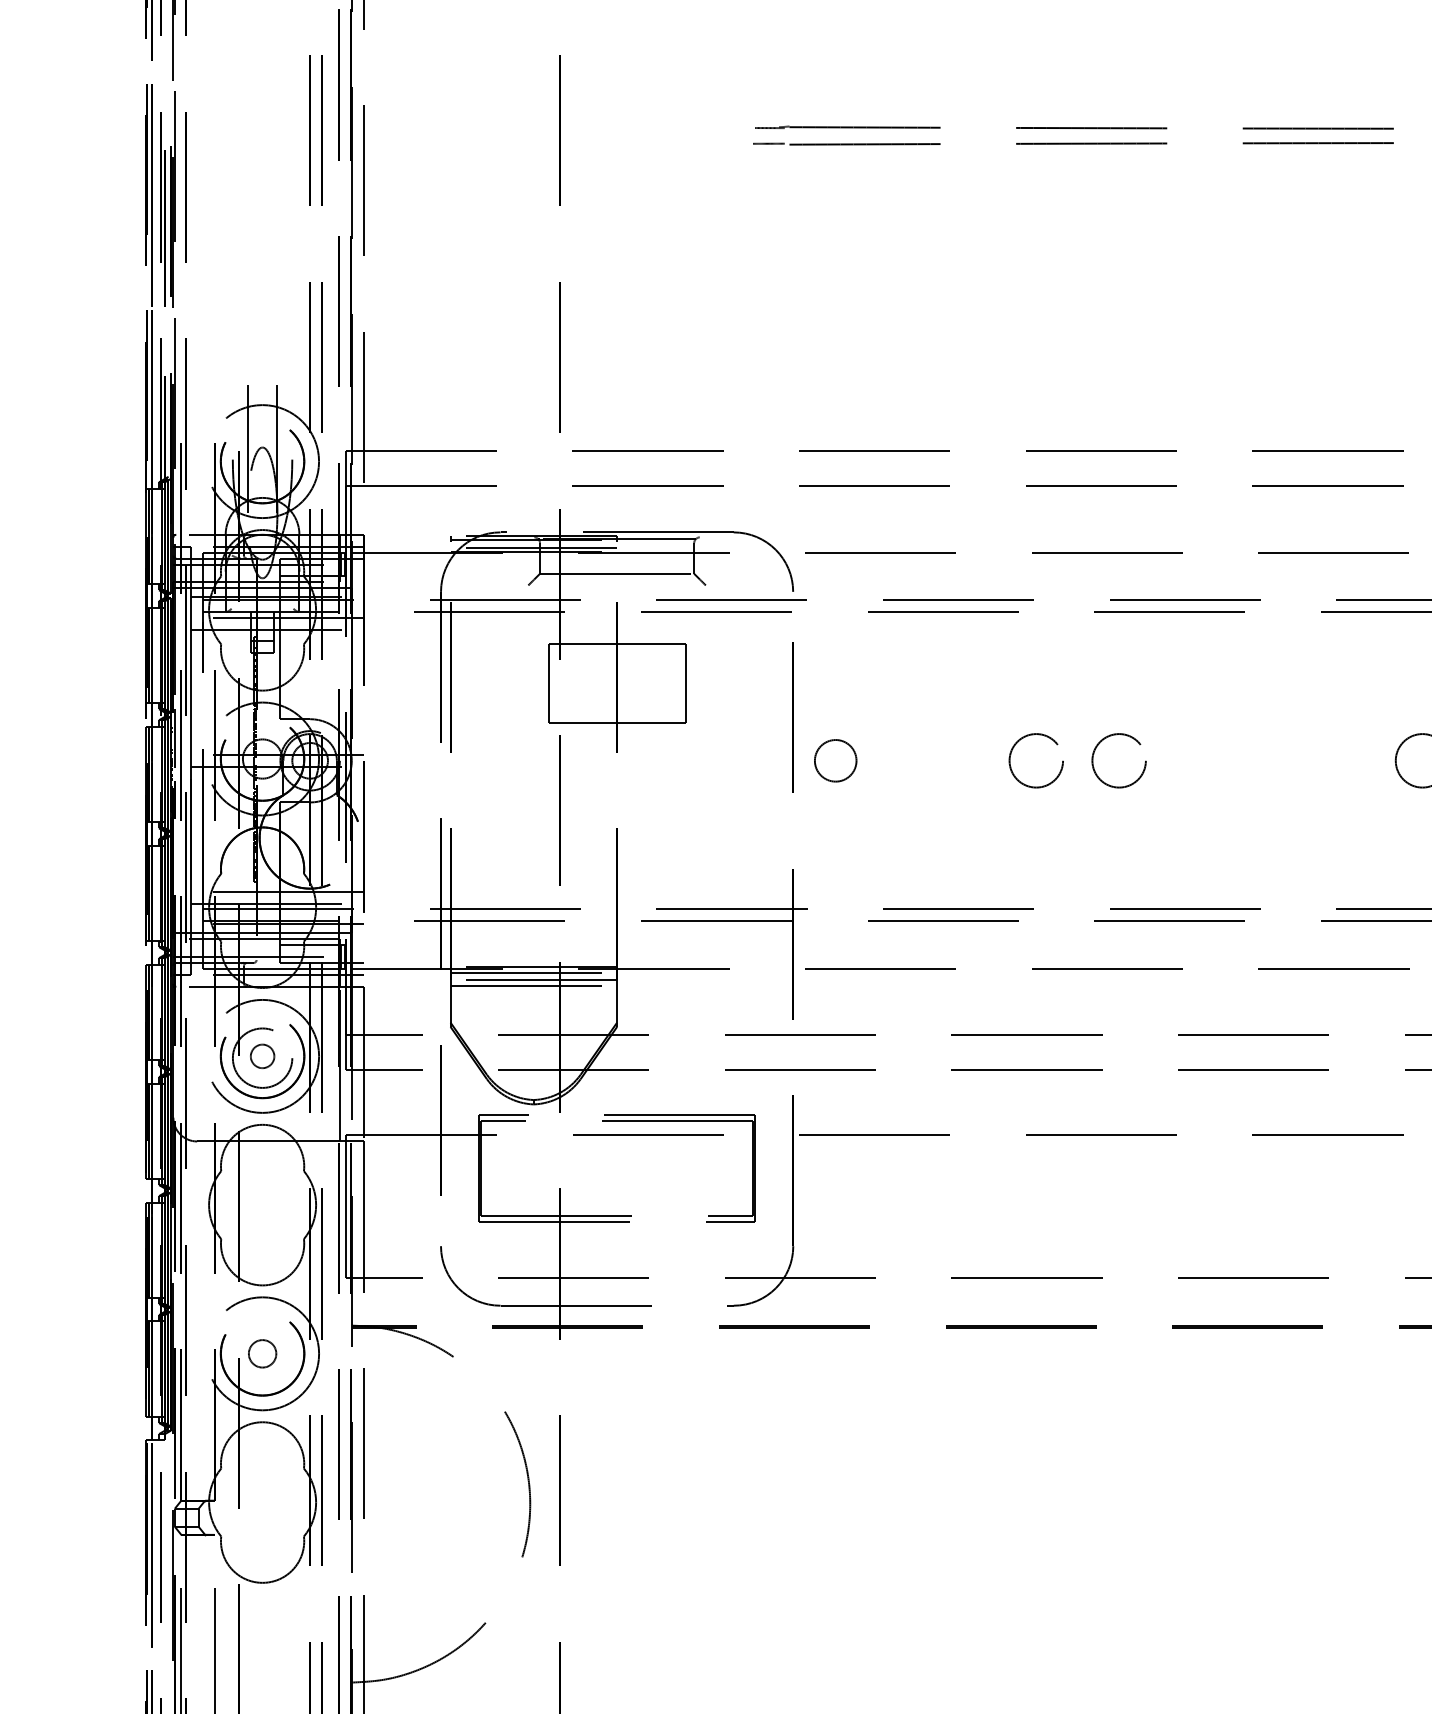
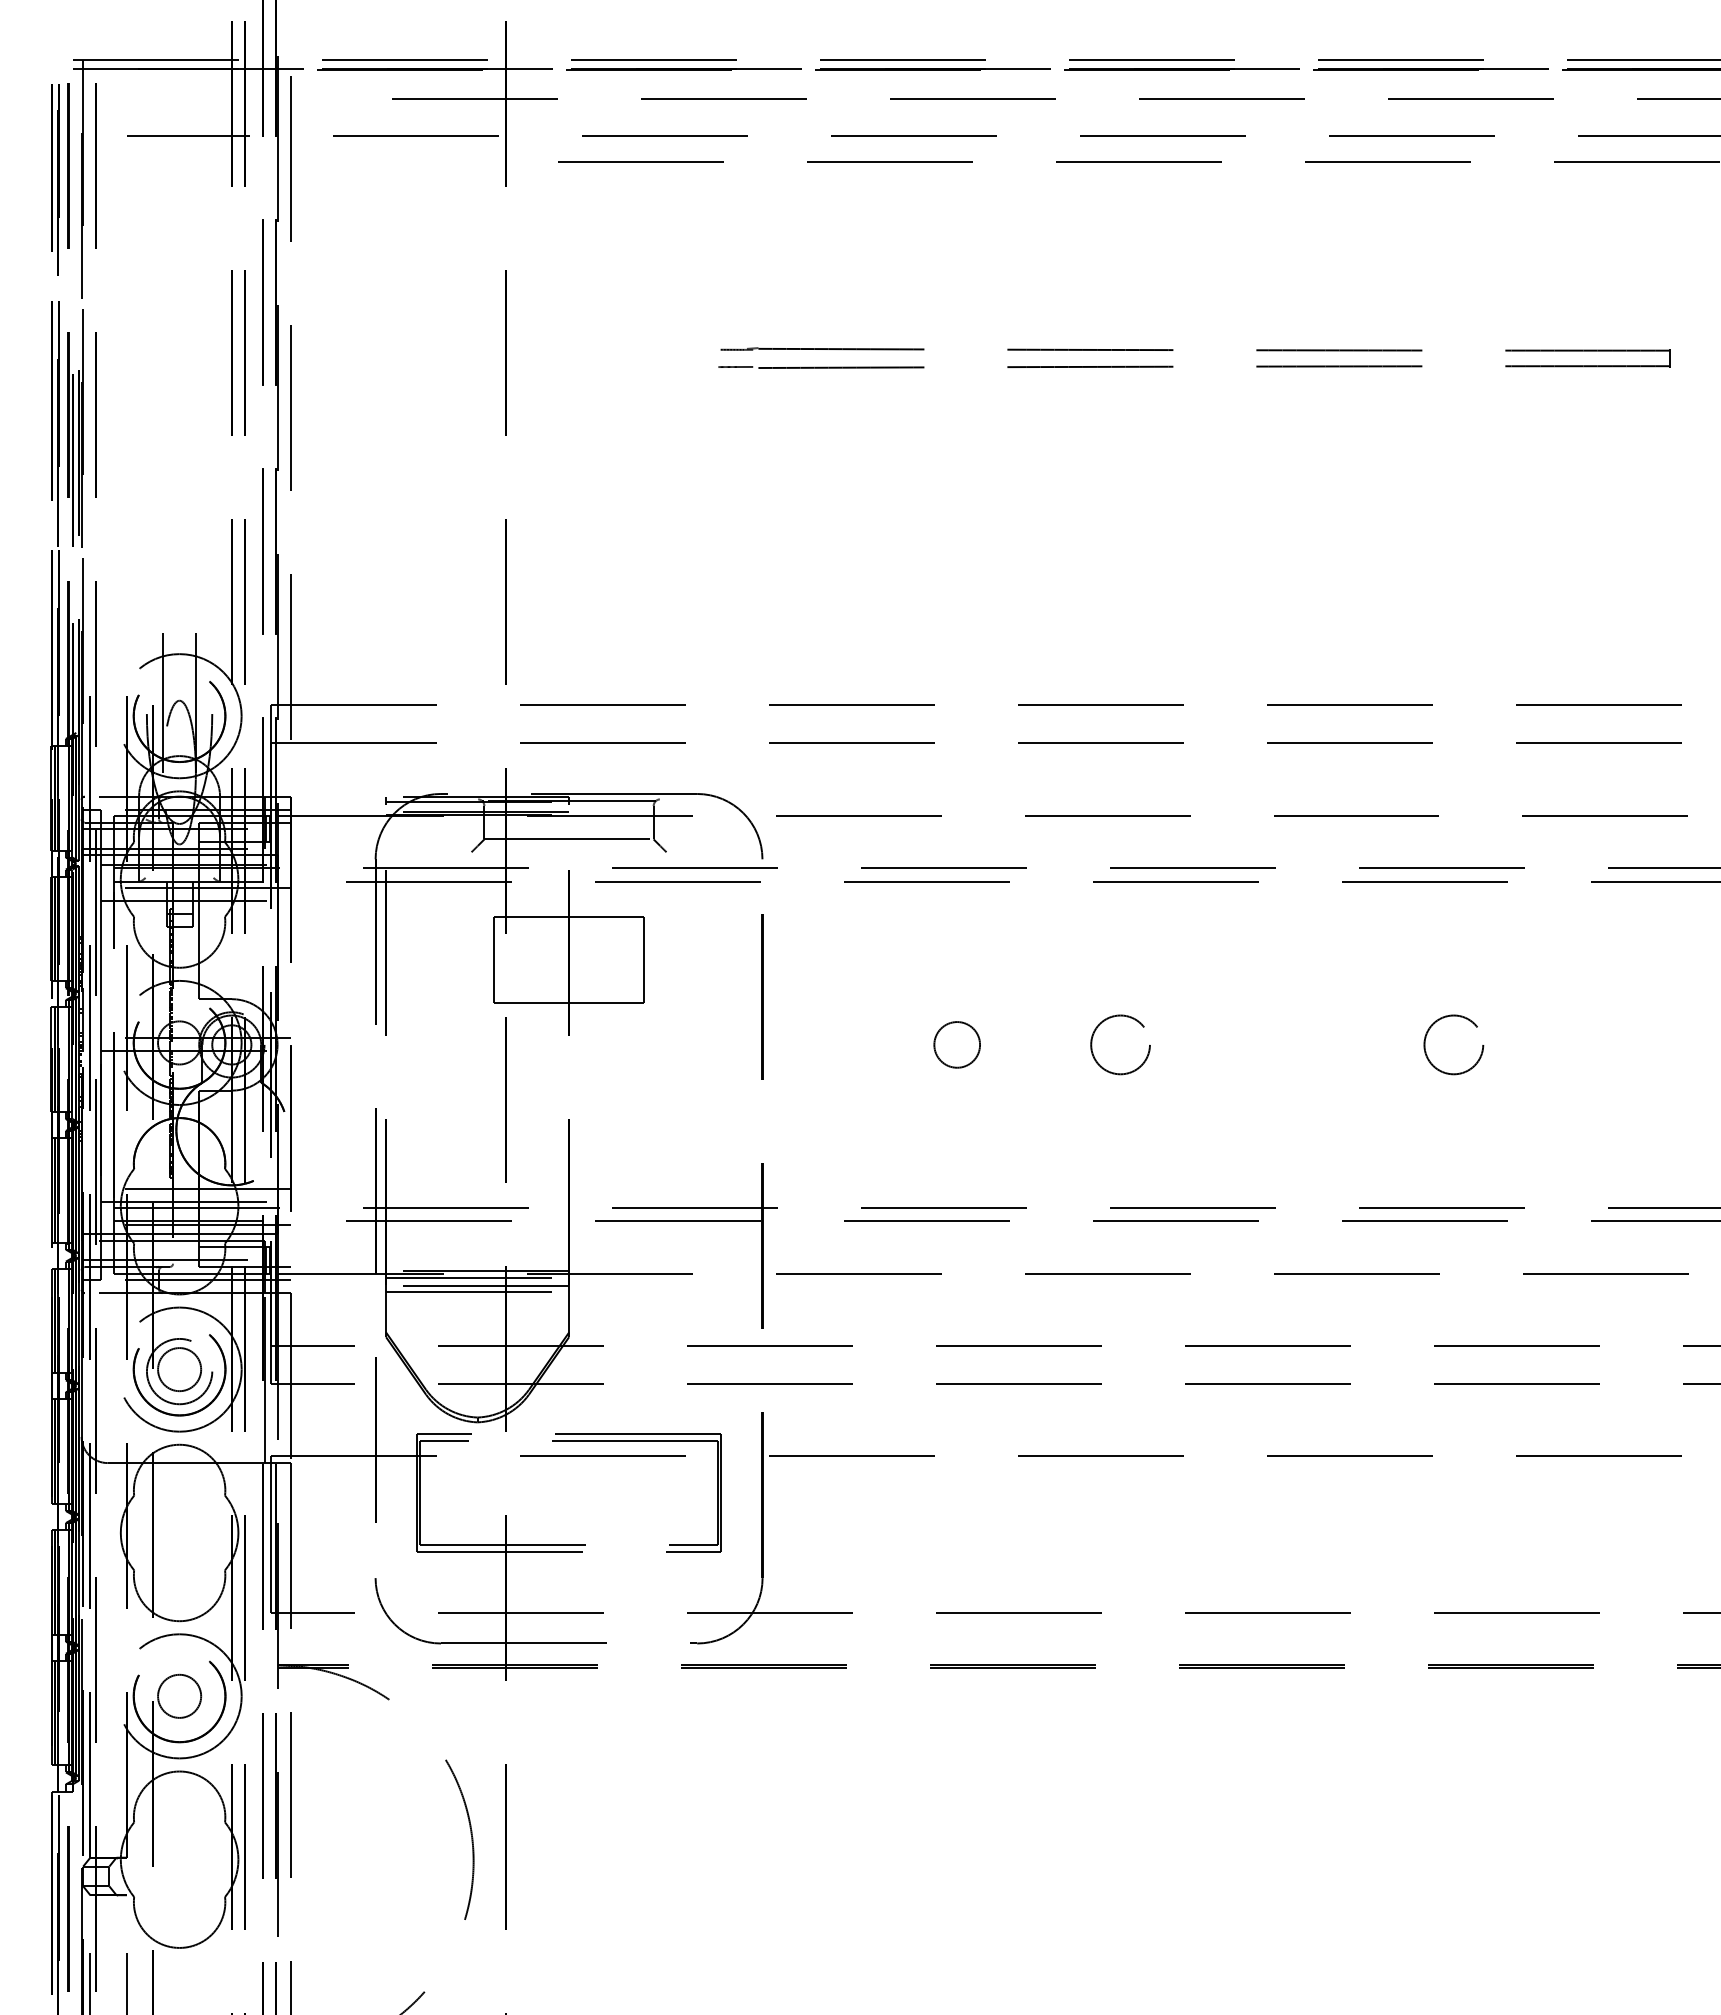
circle: (835, 760) -> (956, 1044), moved
circle: (1036, 760) -> (1029, 1044), removed
circle: (262, 1056) -> (179, 1369), size x1.67
circle: (262, 1353) -> (179, 1695), size x1.43

